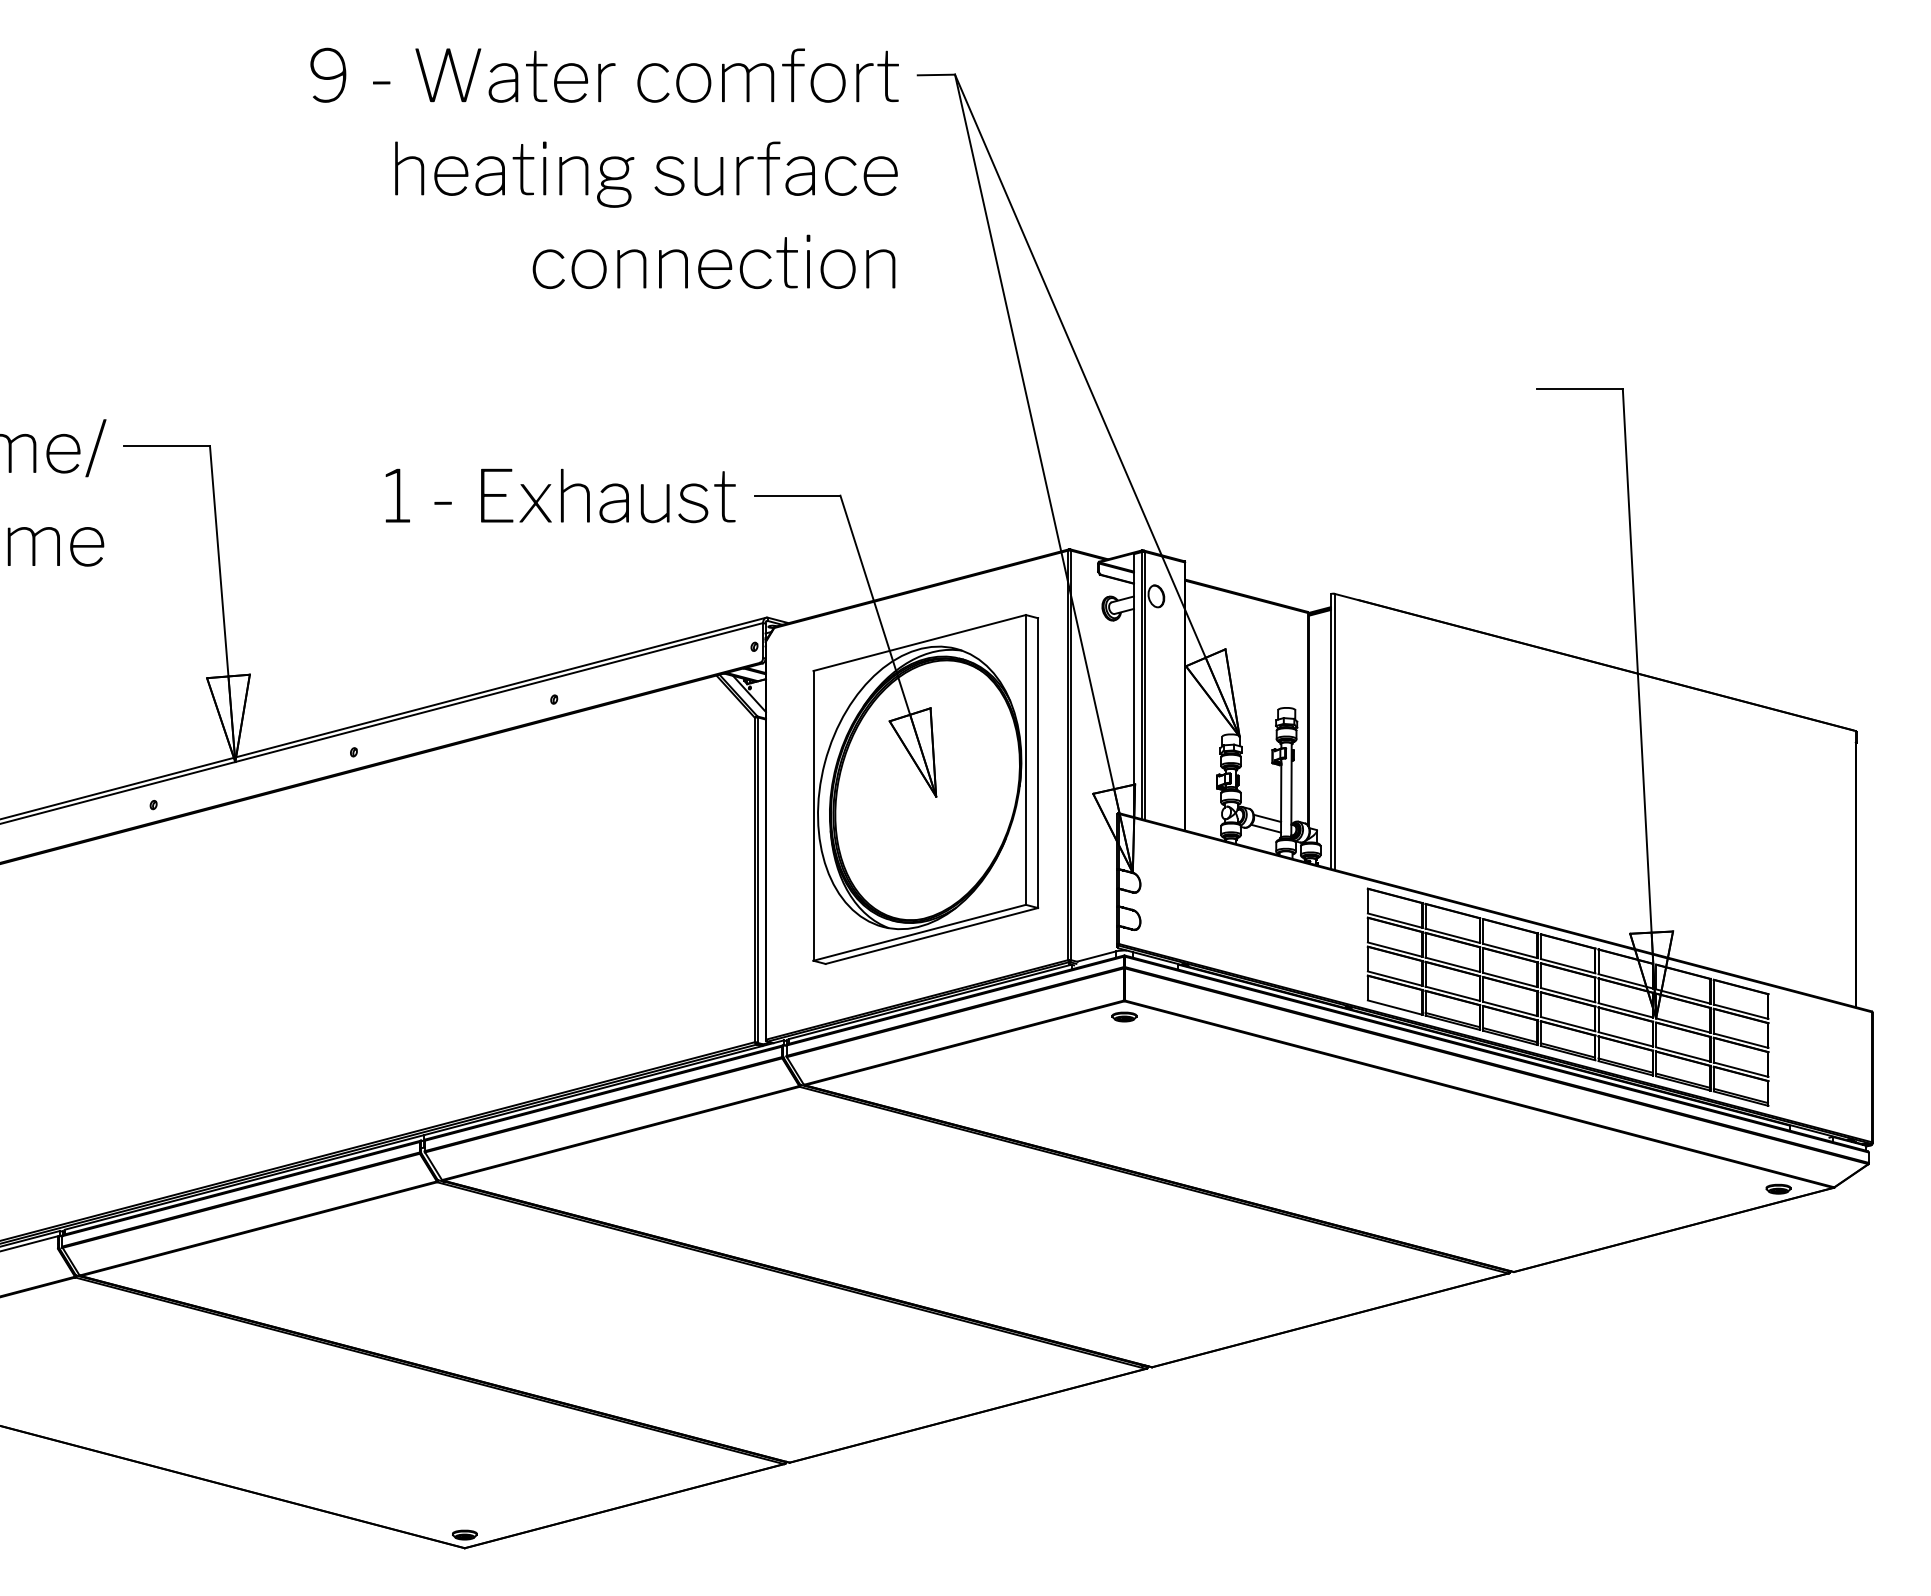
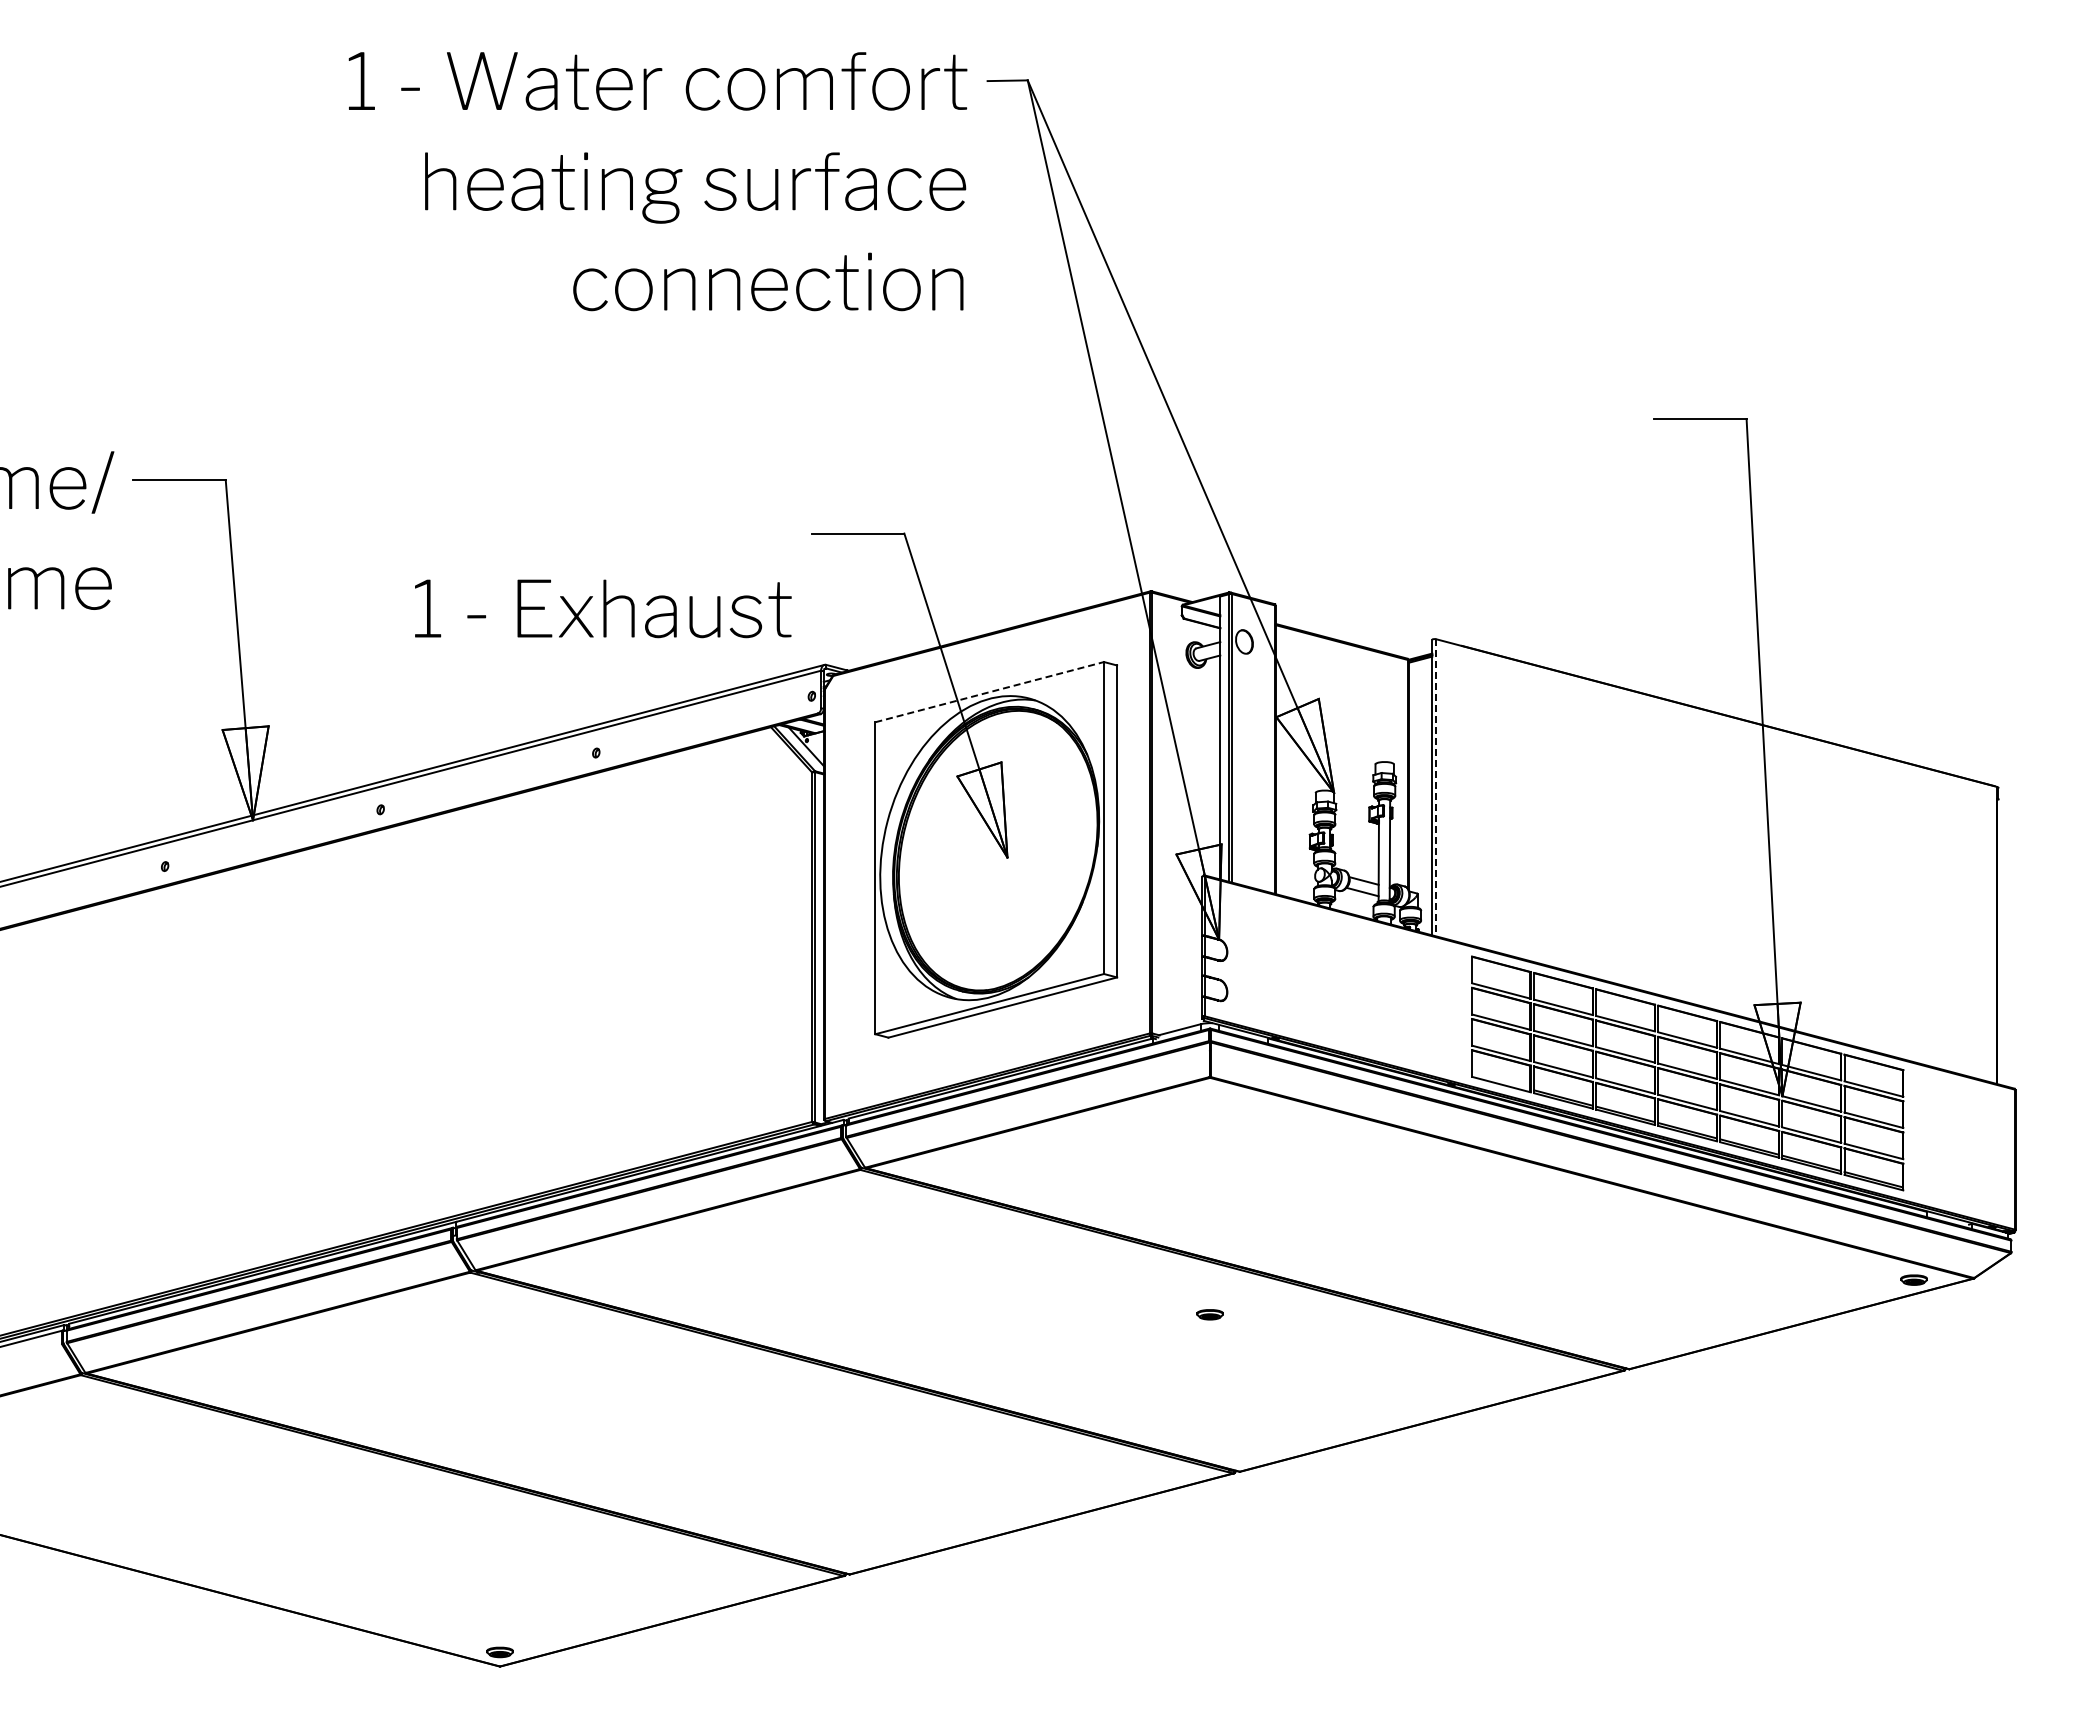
text: (328, 74) -> (353, 80), 9 -> 1
text: (560, 495) -> (603, 608), moved
line: (920, 643) -> (990, 692), solid -> dashed
line: (1334, 731) -> (1436, 787), solid -> dashed
part: (1123, 1016) -> (1209, 1314), moved

